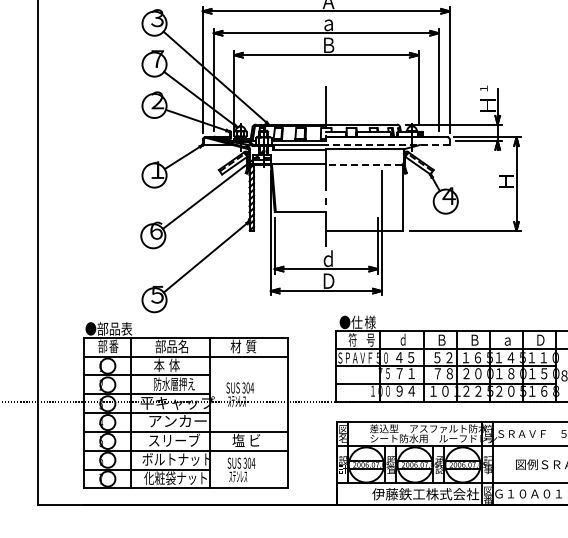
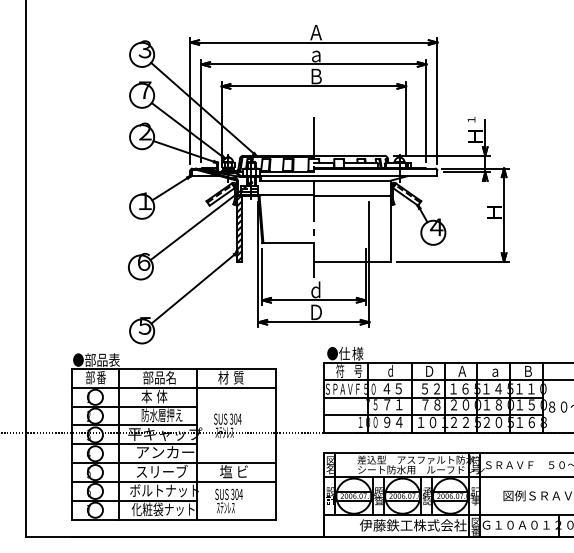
line: (387, 145) -> (375, 176), dashed -> solid
line: (363, 164) -> (351, 195), dashed -> solid
text: (441, 340) -> (429, 371), Ｂ -> Ｄ
text: (474, 340) -> (462, 371), Ｂ -> Ａ
text: (540, 340) -> (528, 371), Ｄ -> Ｂ

